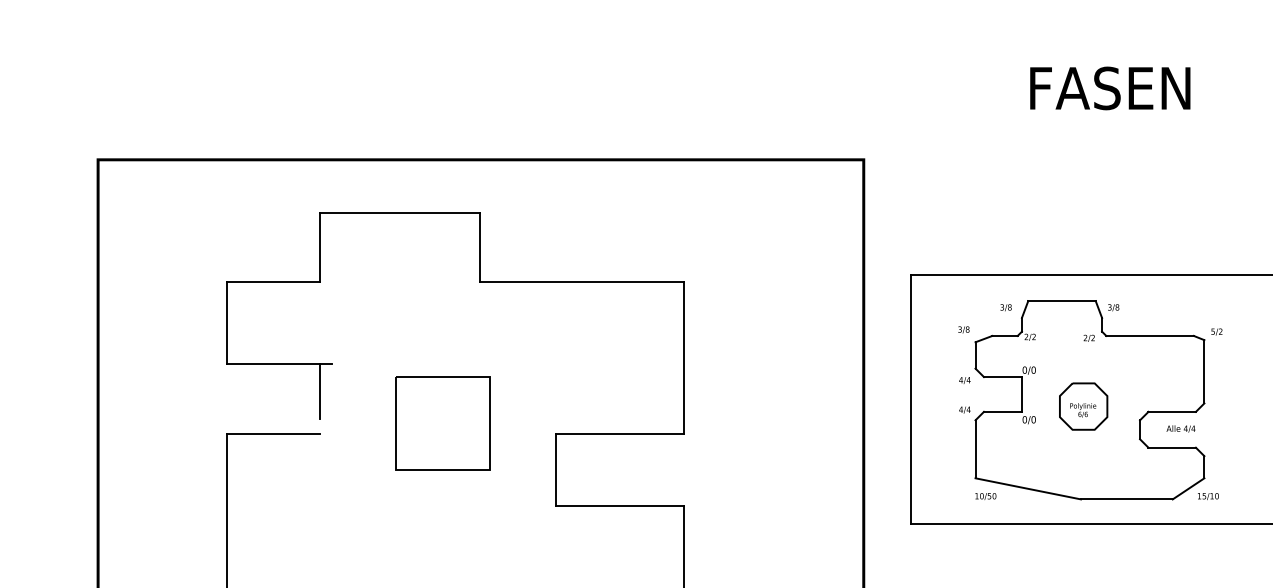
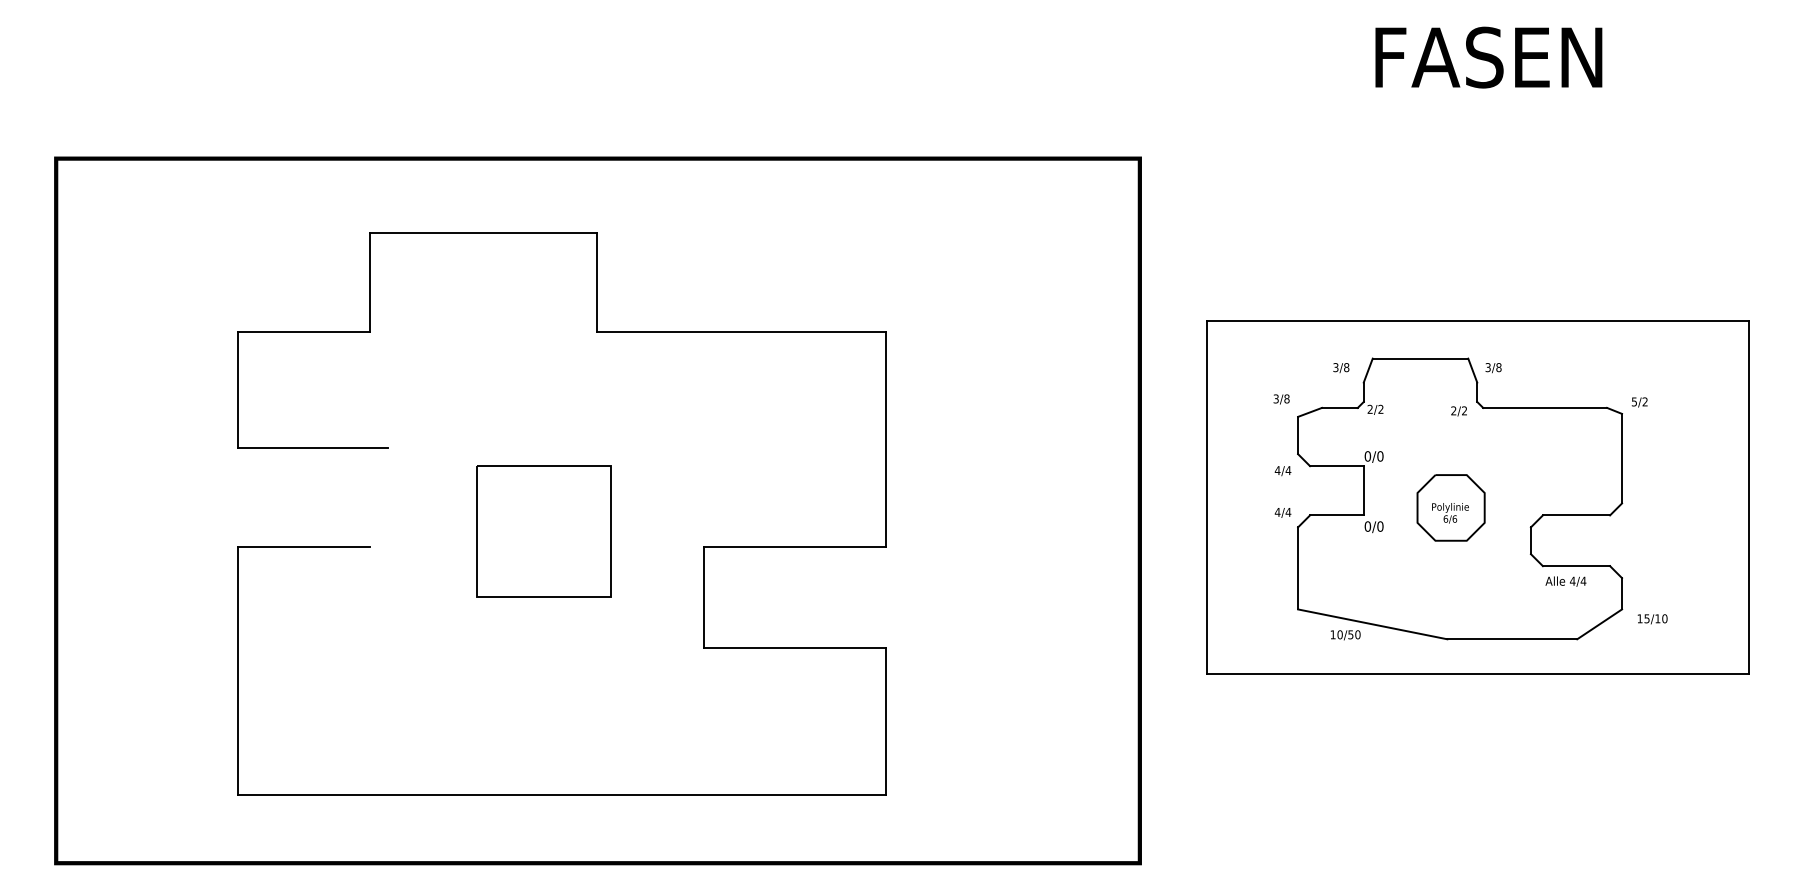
line: (319, 391) -> (369, 486), removed
text: (1180, 428) -> (1565, 581), moved
text: (985, 496) -> (1345, 635), moved
text: (1208, 496) -> (1652, 619), moved

